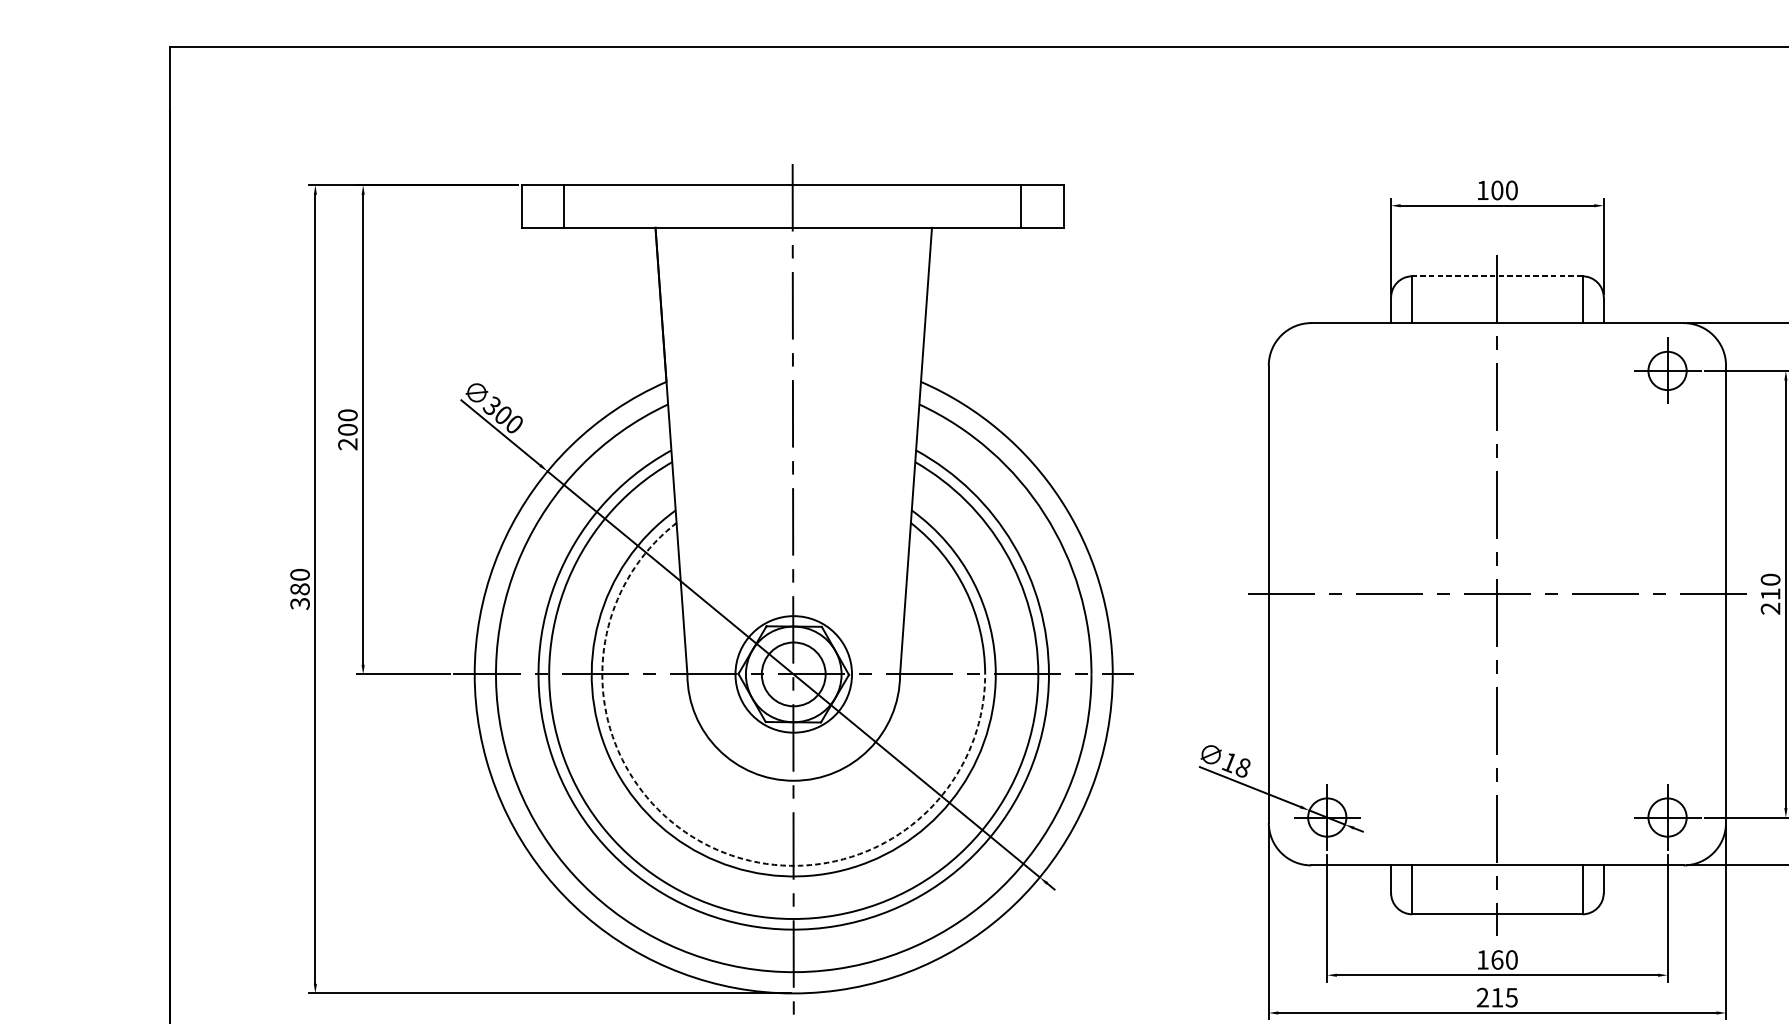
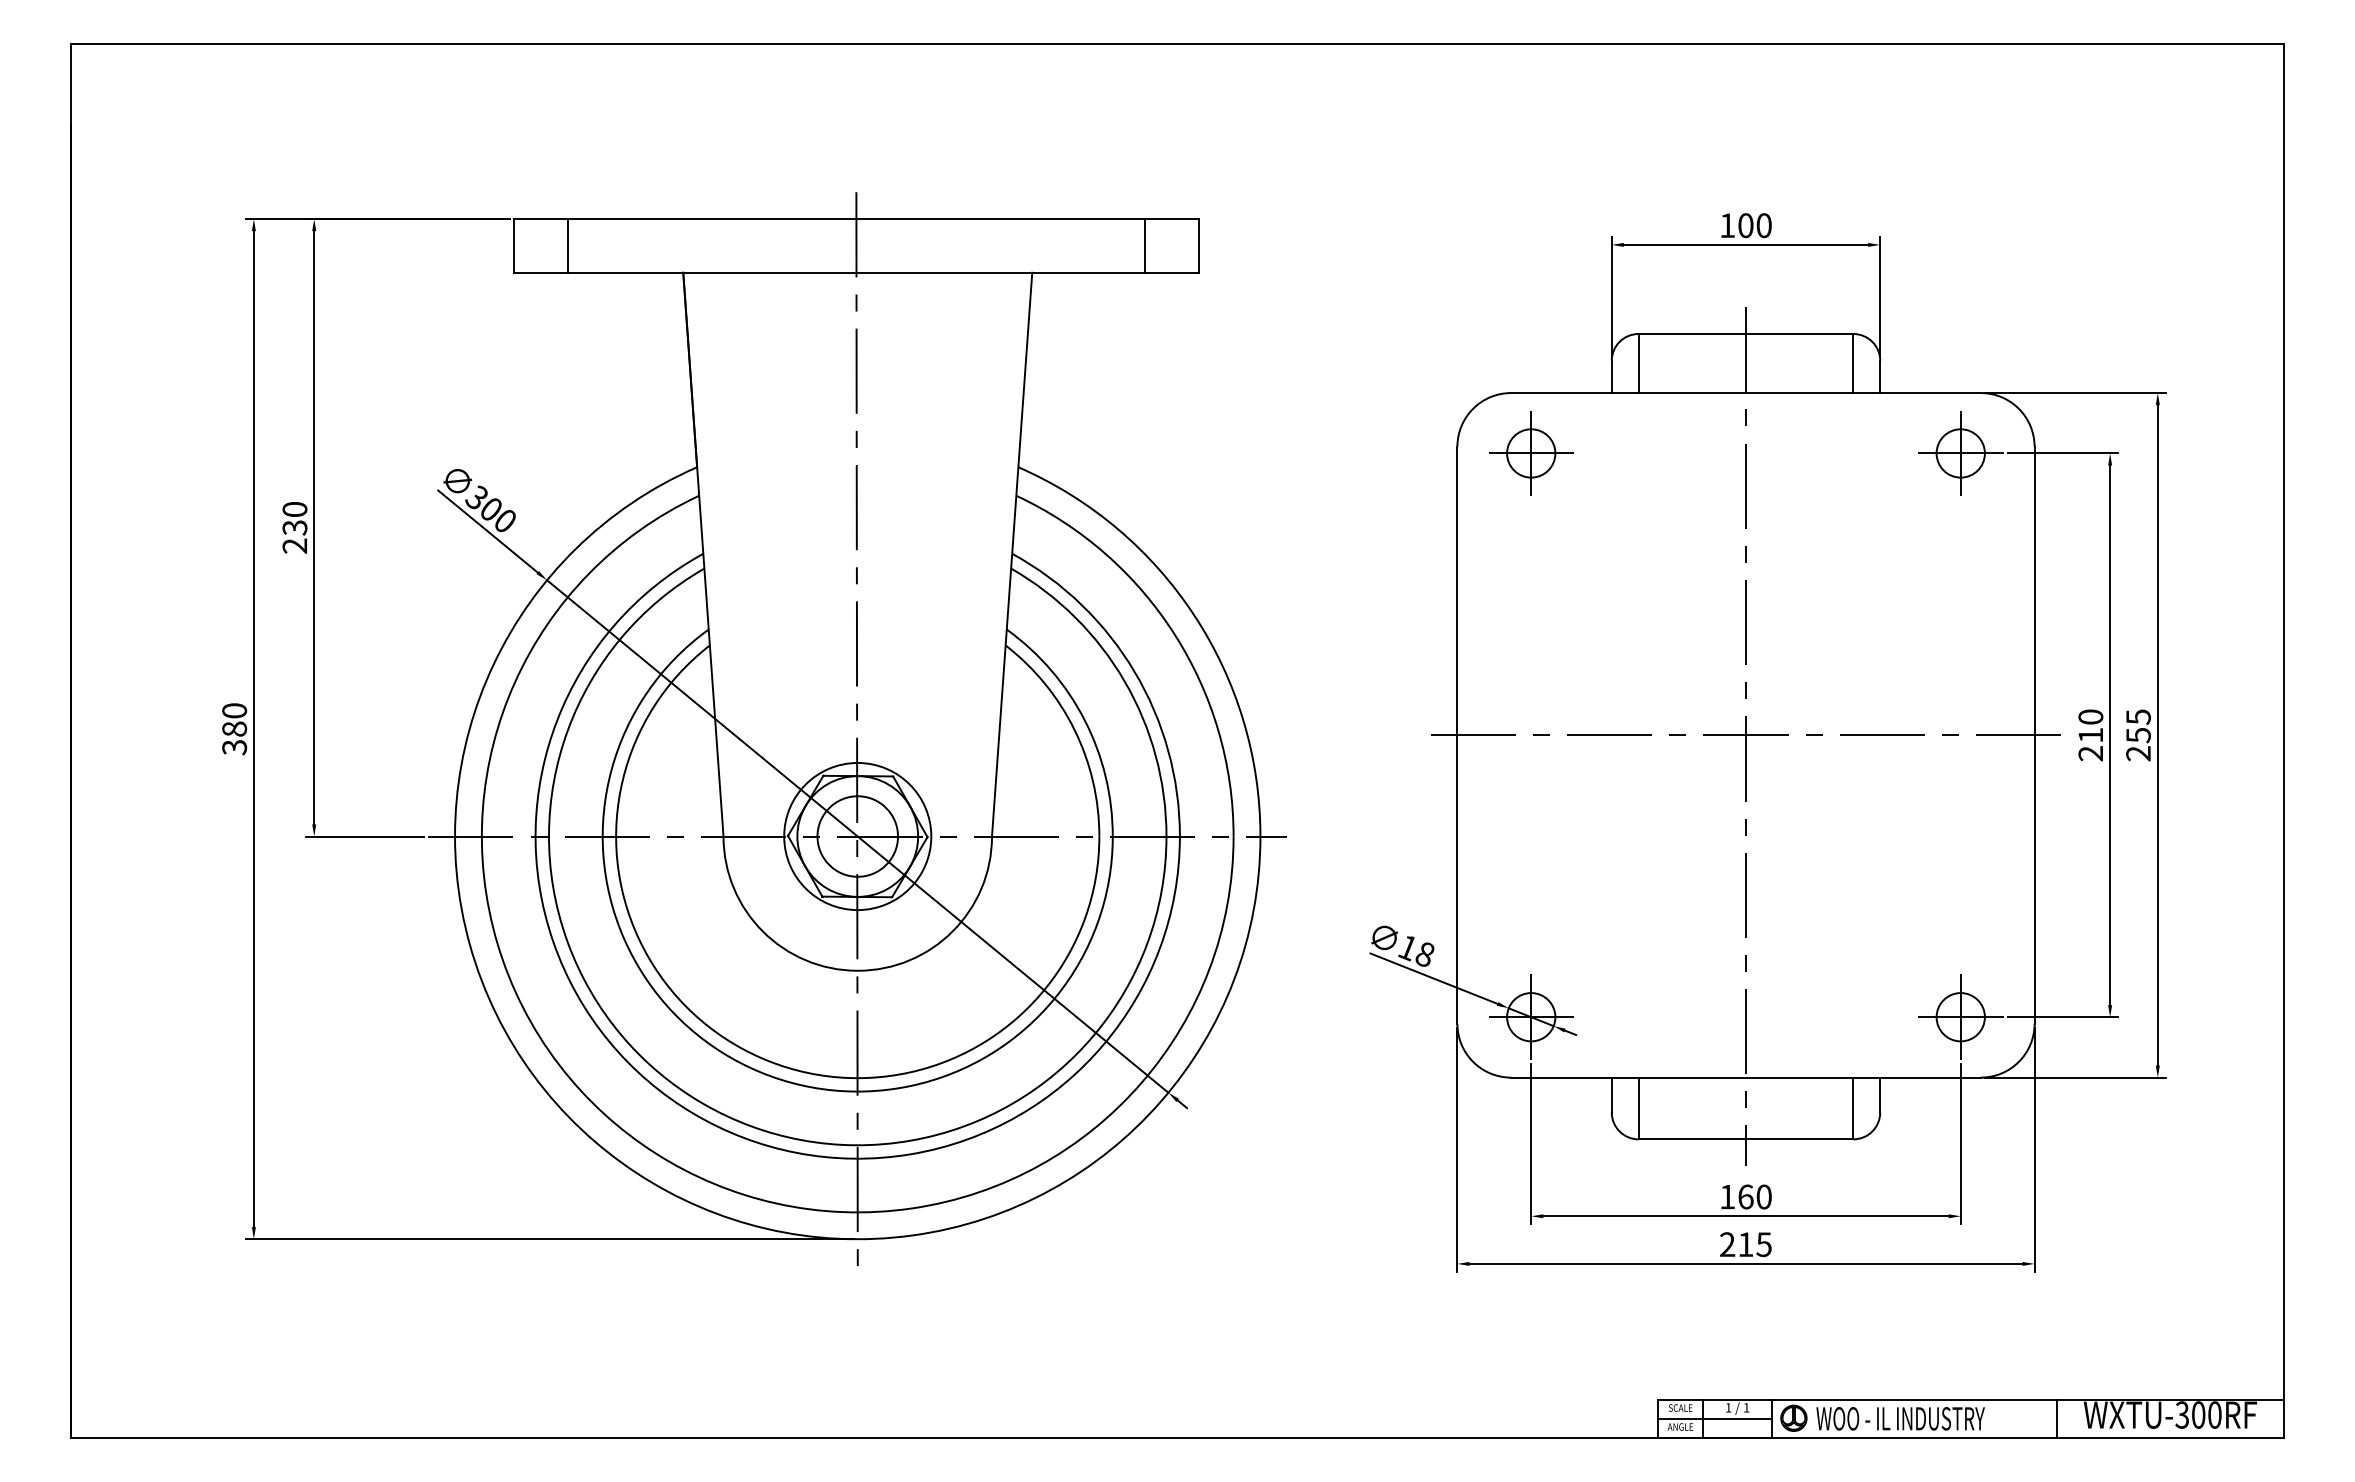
line: (1497, 276) -> (1745, 334), dashed -> solid
part: (1327, 370) -> (1531, 453), added
text: (347, 429) -> (294, 527), 200 -> 230
arc: (709, 846) -> (751, 1053), dashed -> solid

